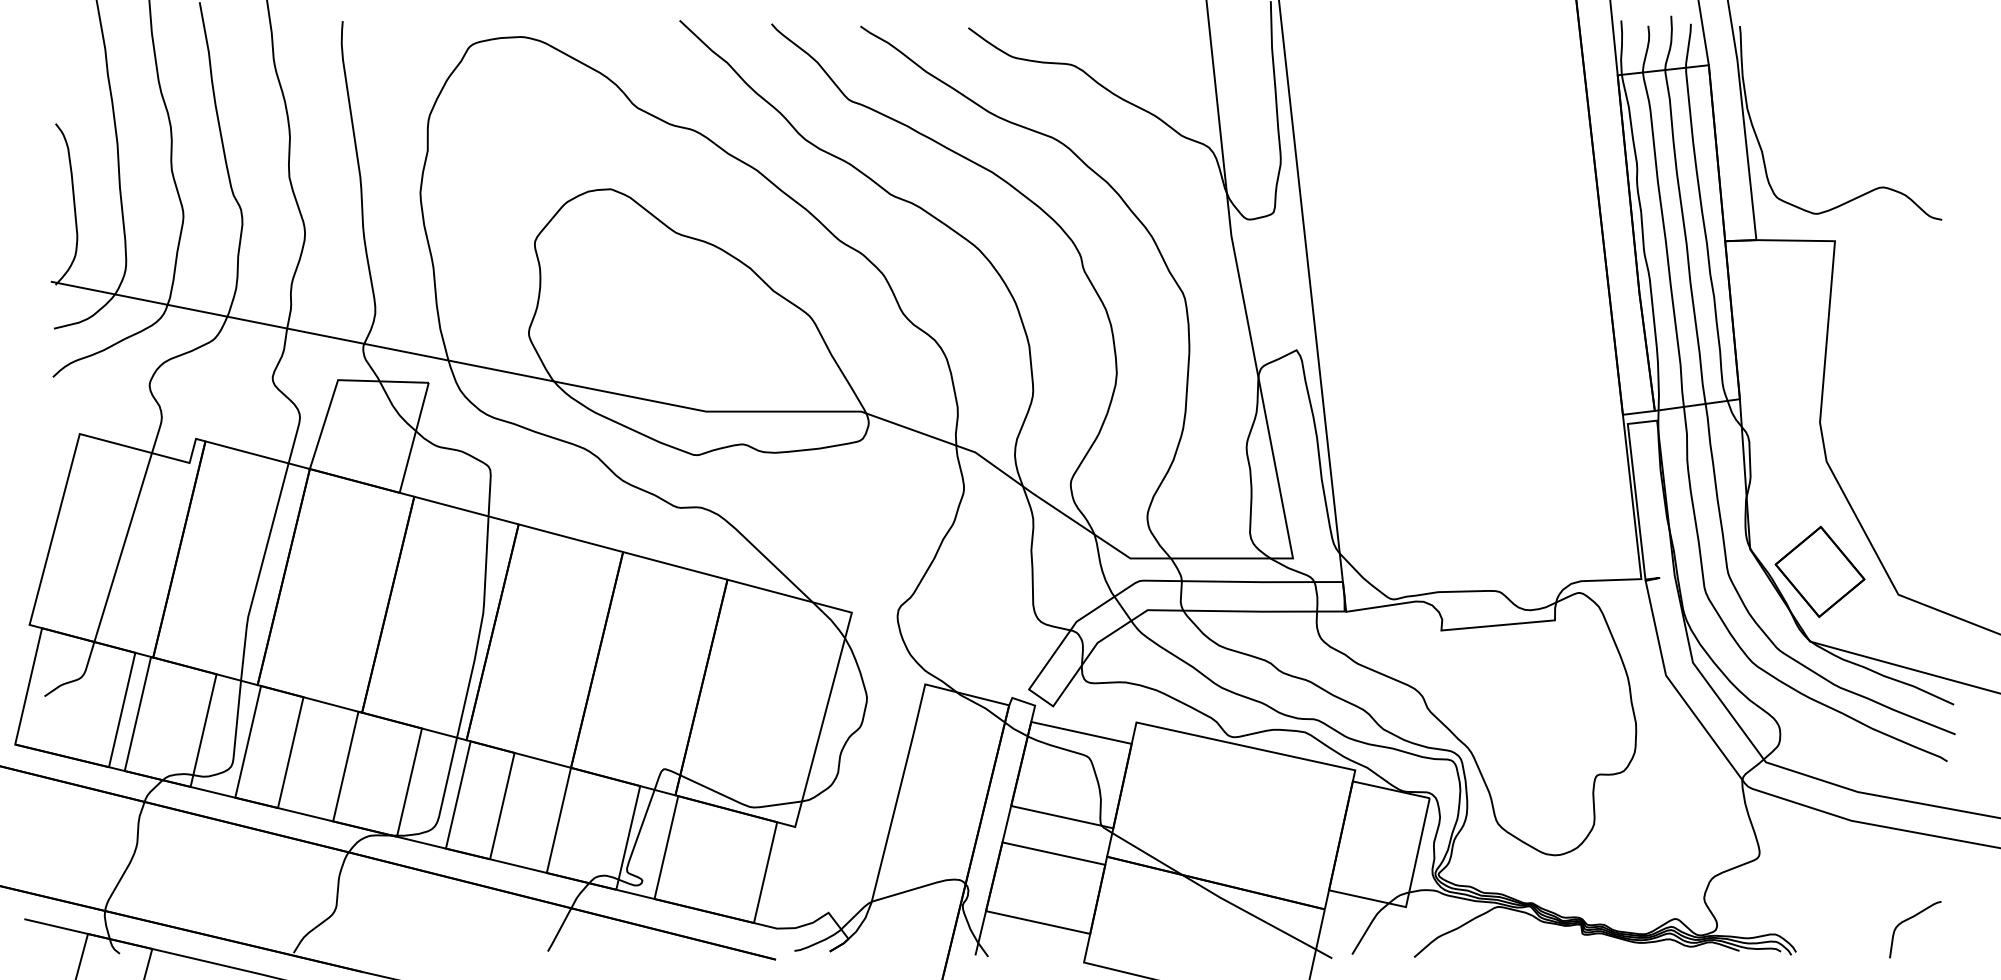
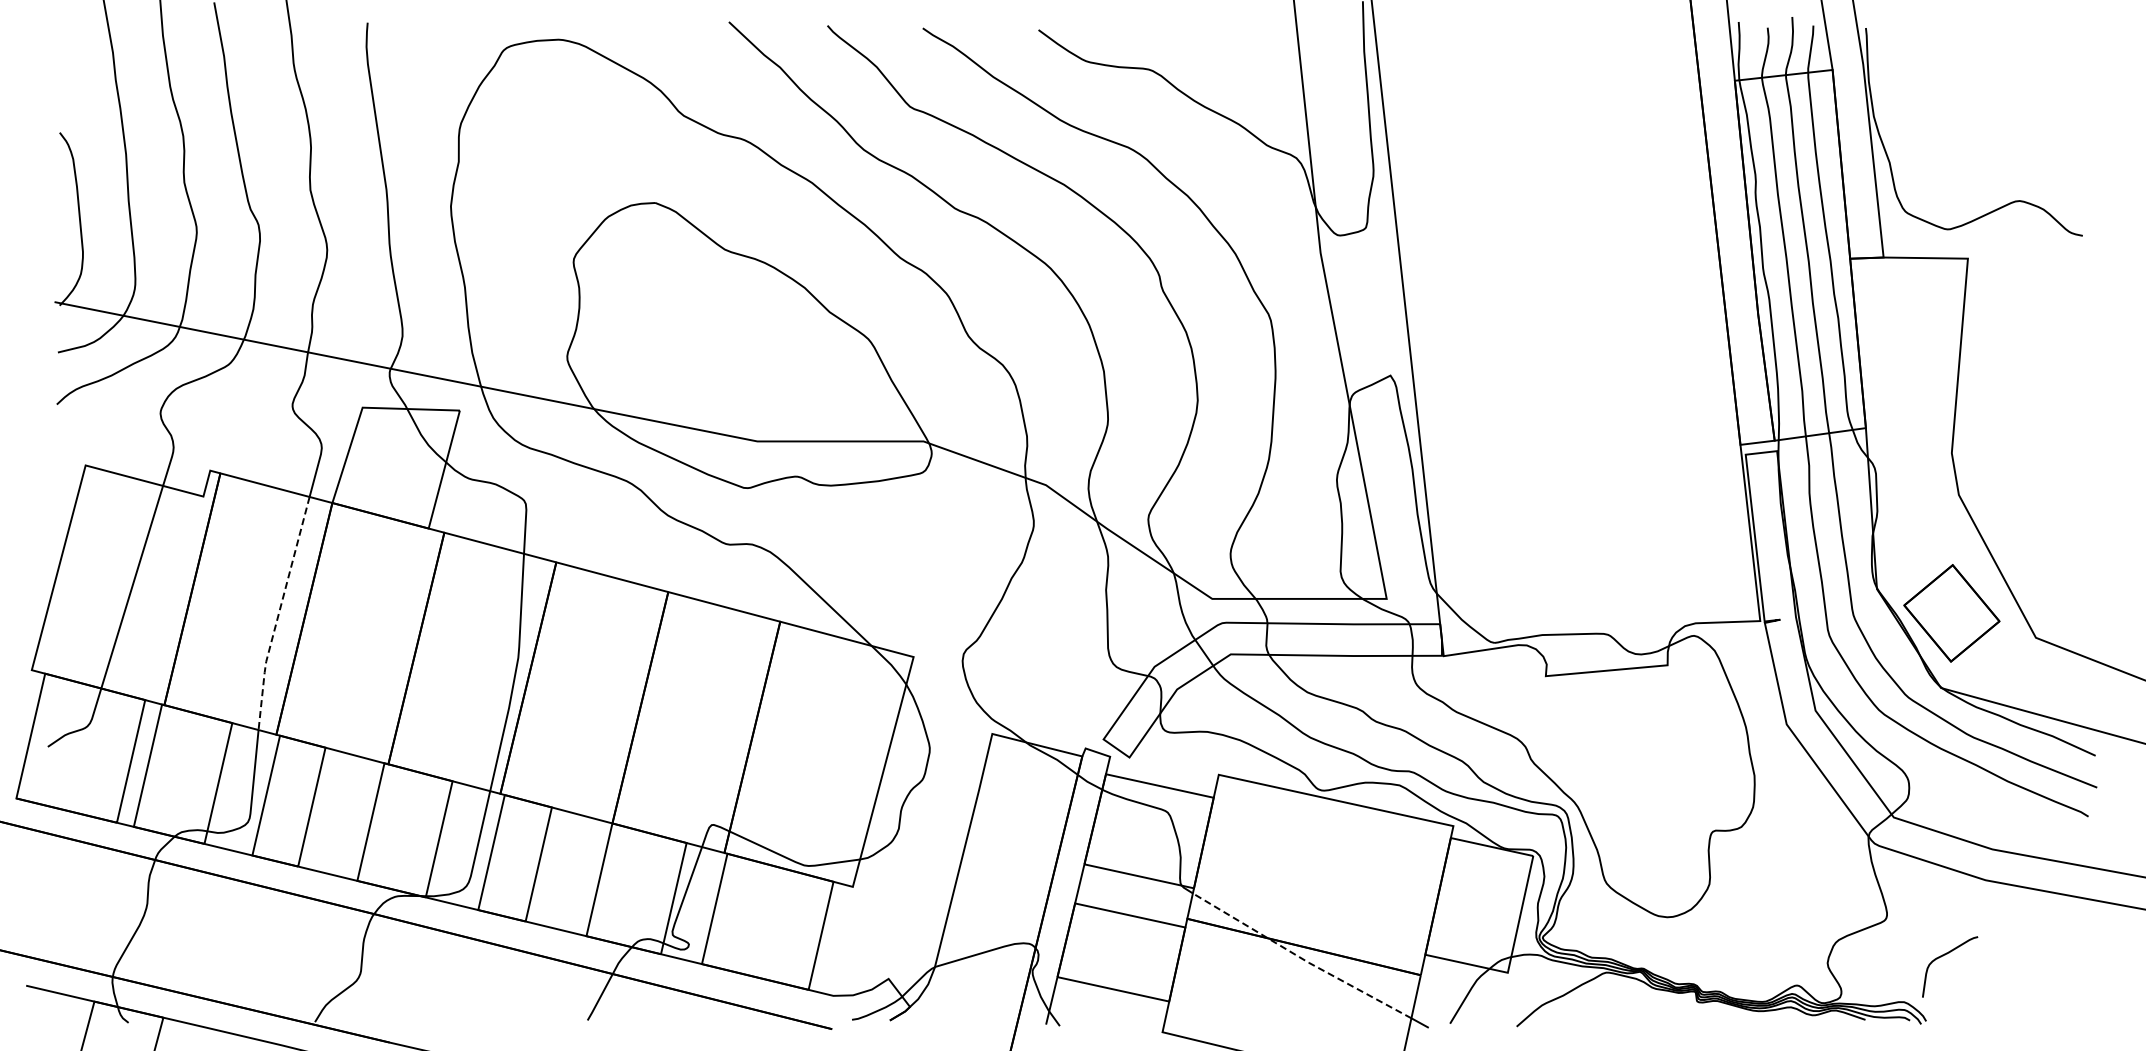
line: (259, 572) -> (278, 613), solid -> dashed
line: (1213, 893) -> (1301, 958), solid -> dashed
curve: (1911, 918) -> (1945, 955), moved

